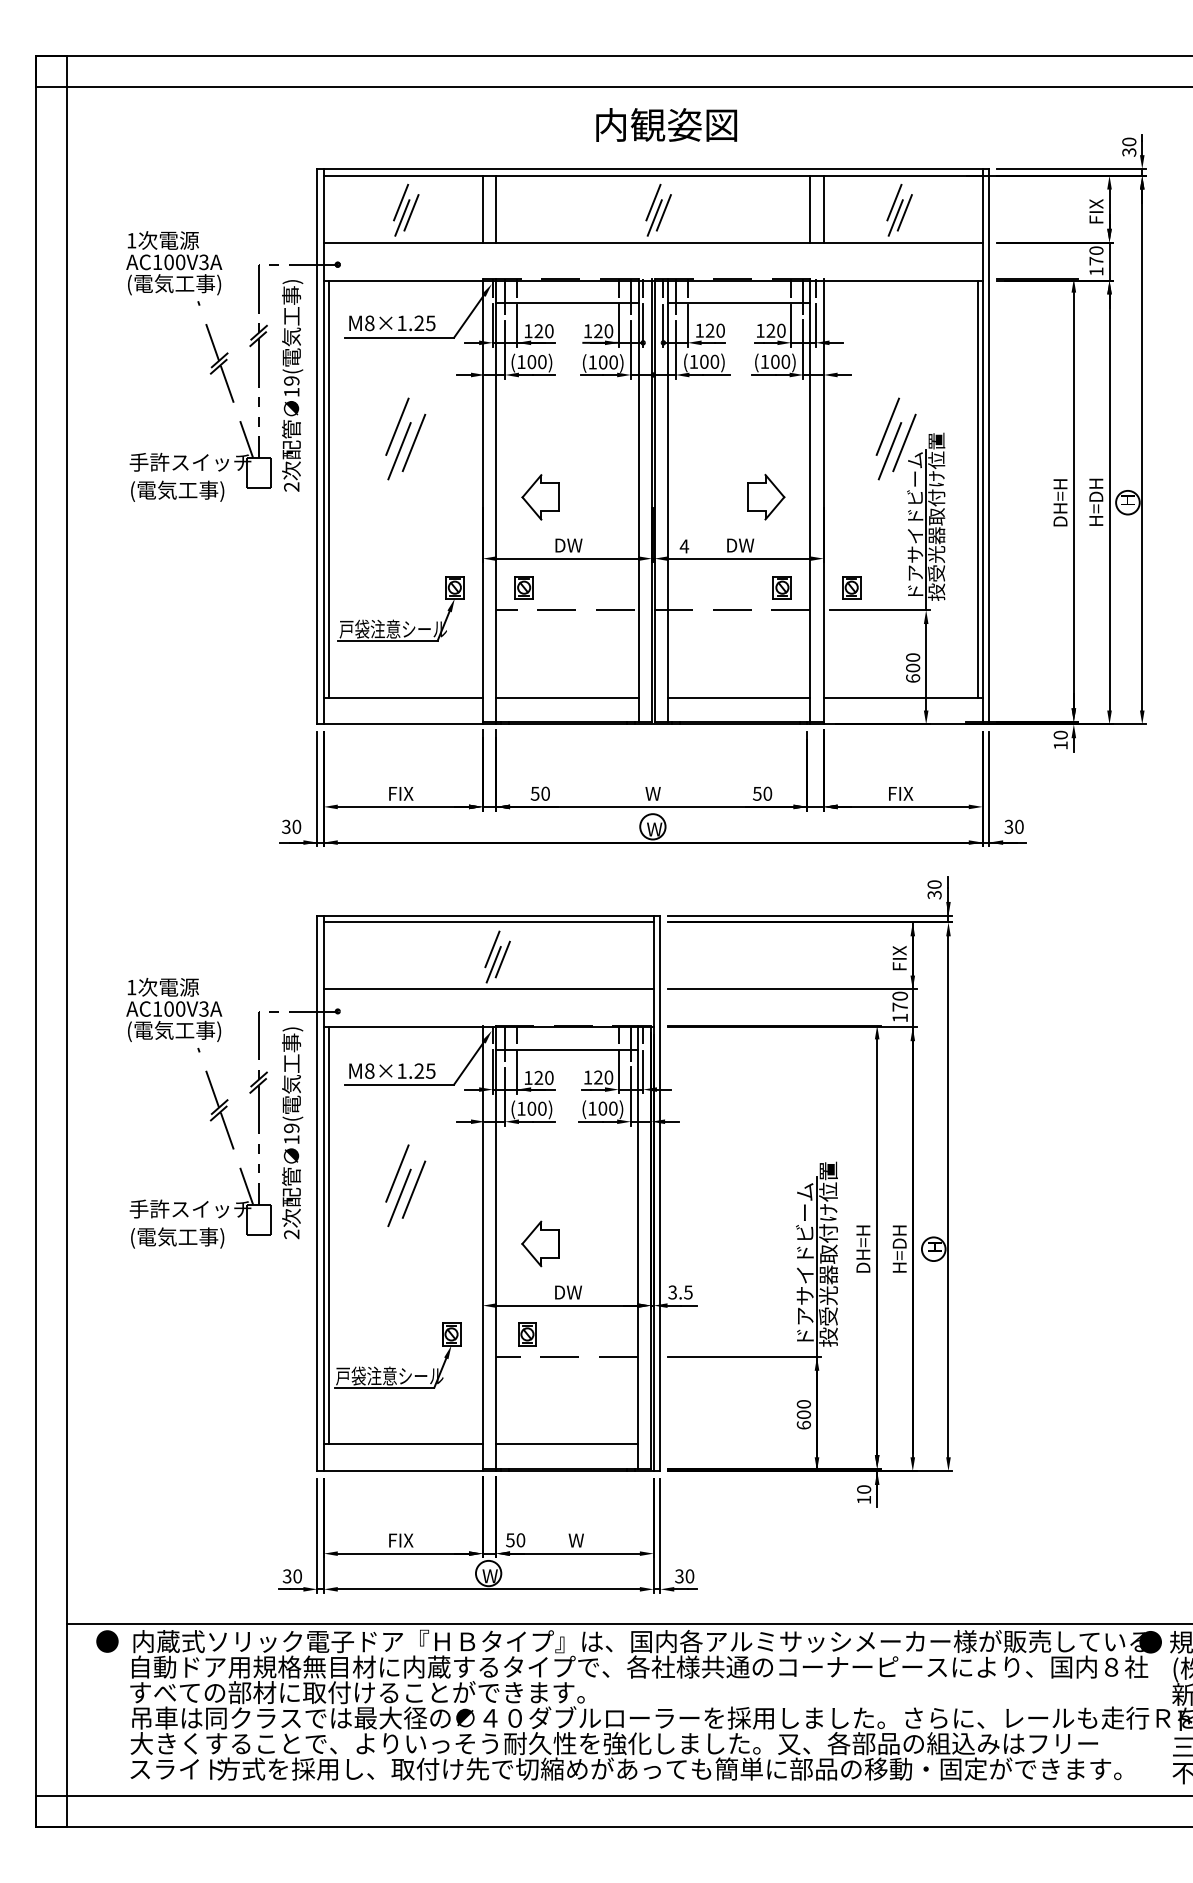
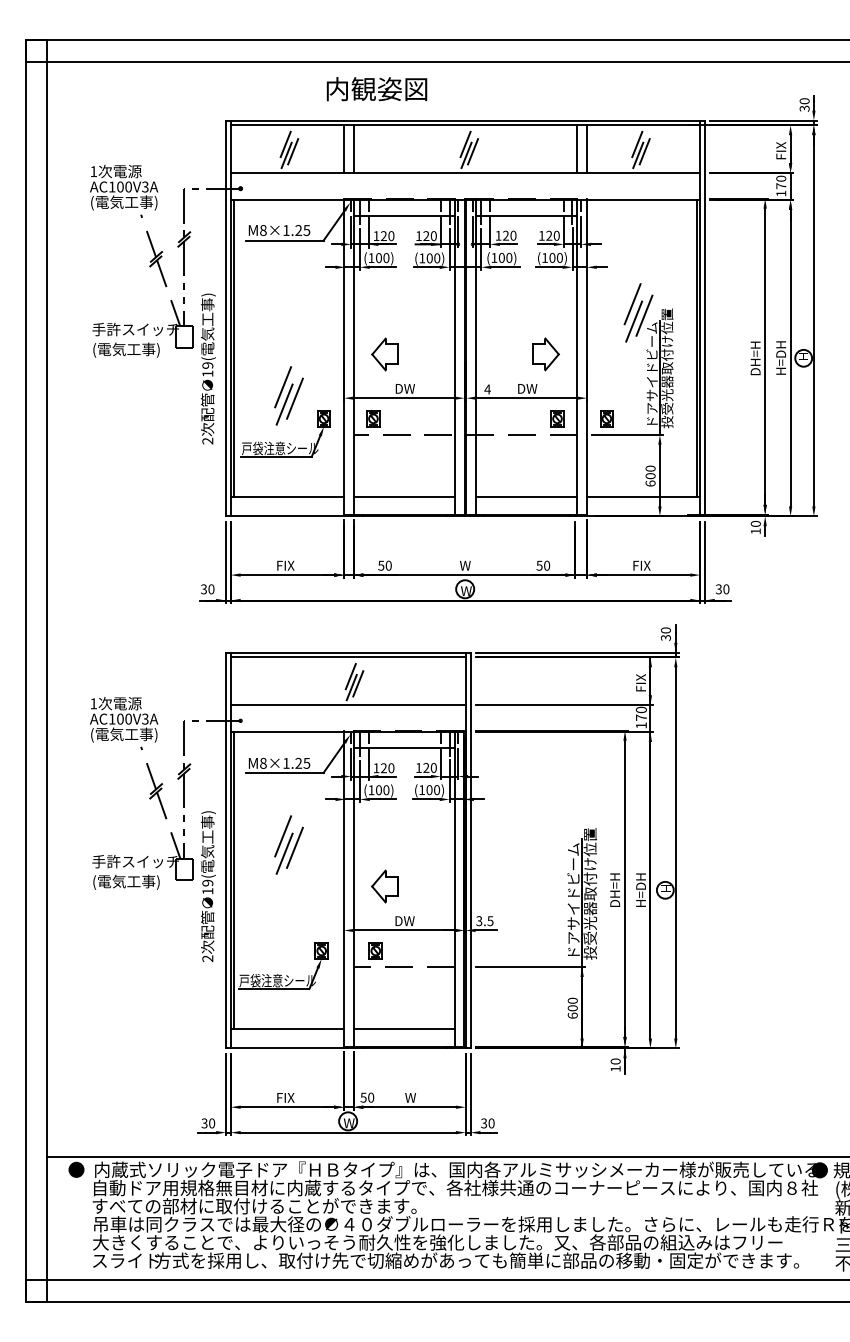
text: (665, 125) -> (376, 89), moved
text: (292, 385) -> (208, 368), moved
part: (404, 438) -> (288, 395), moved
text: (291, 1133) -> (207, 886), moved

